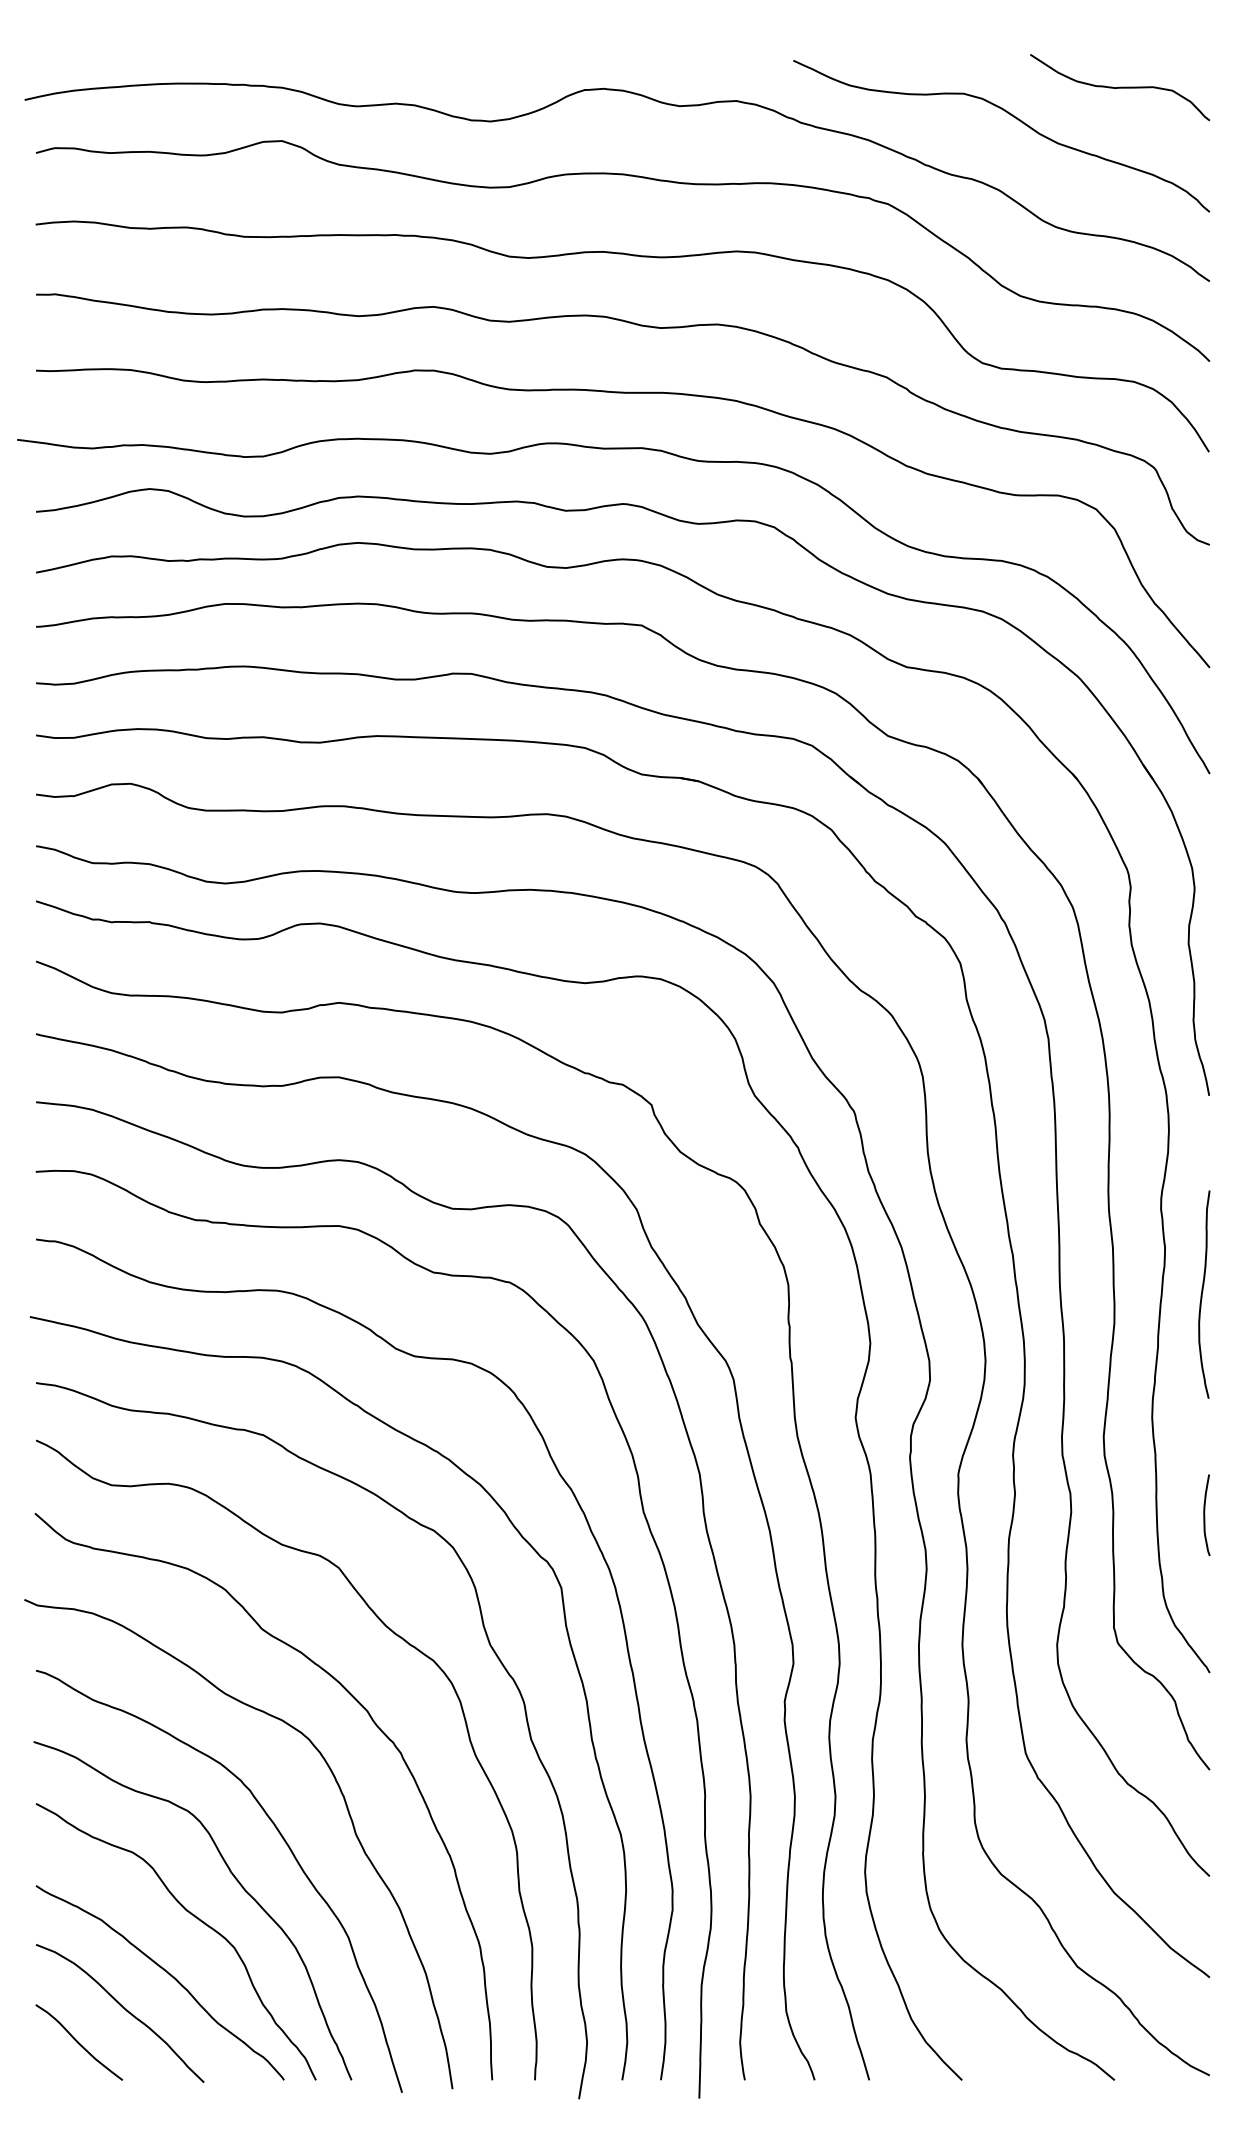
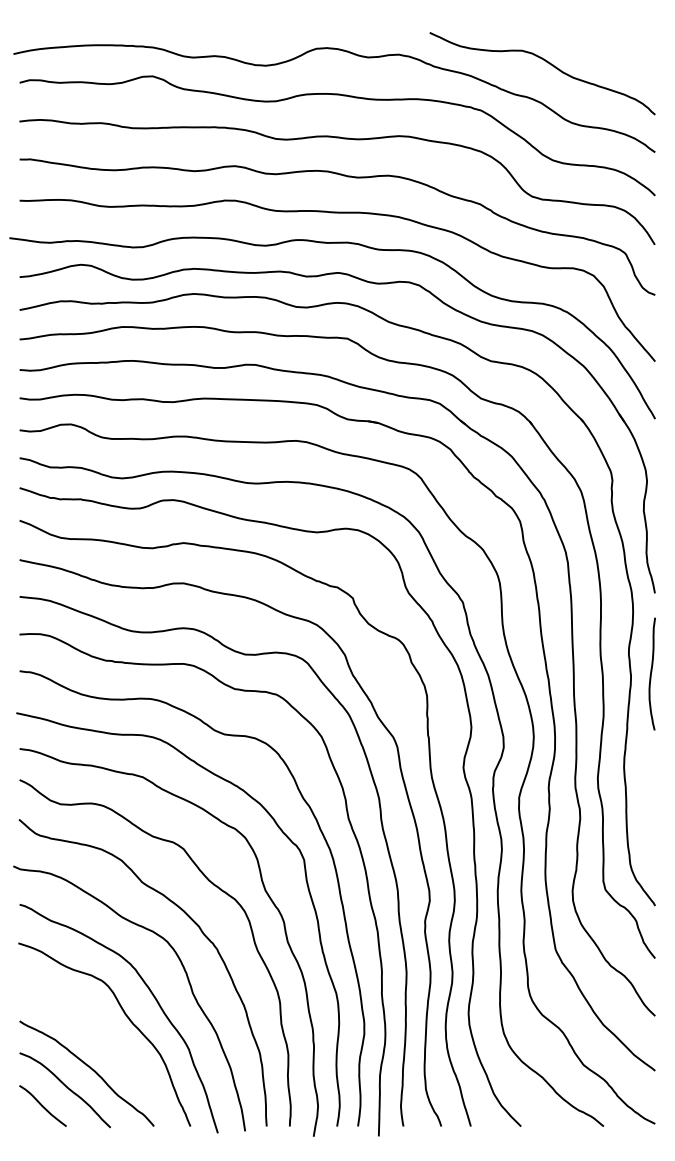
curve: (1119, 87) -> (606, 47), removed
curve: (1202, 1293) -> (651, 673), moved
curve: (1206, 1515) -> (653, 820), removed
curve: (190, 1915) -> (103, 1037), removed

